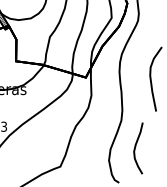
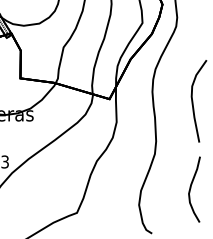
curve: (136, 146) -> (192, 187), moved

